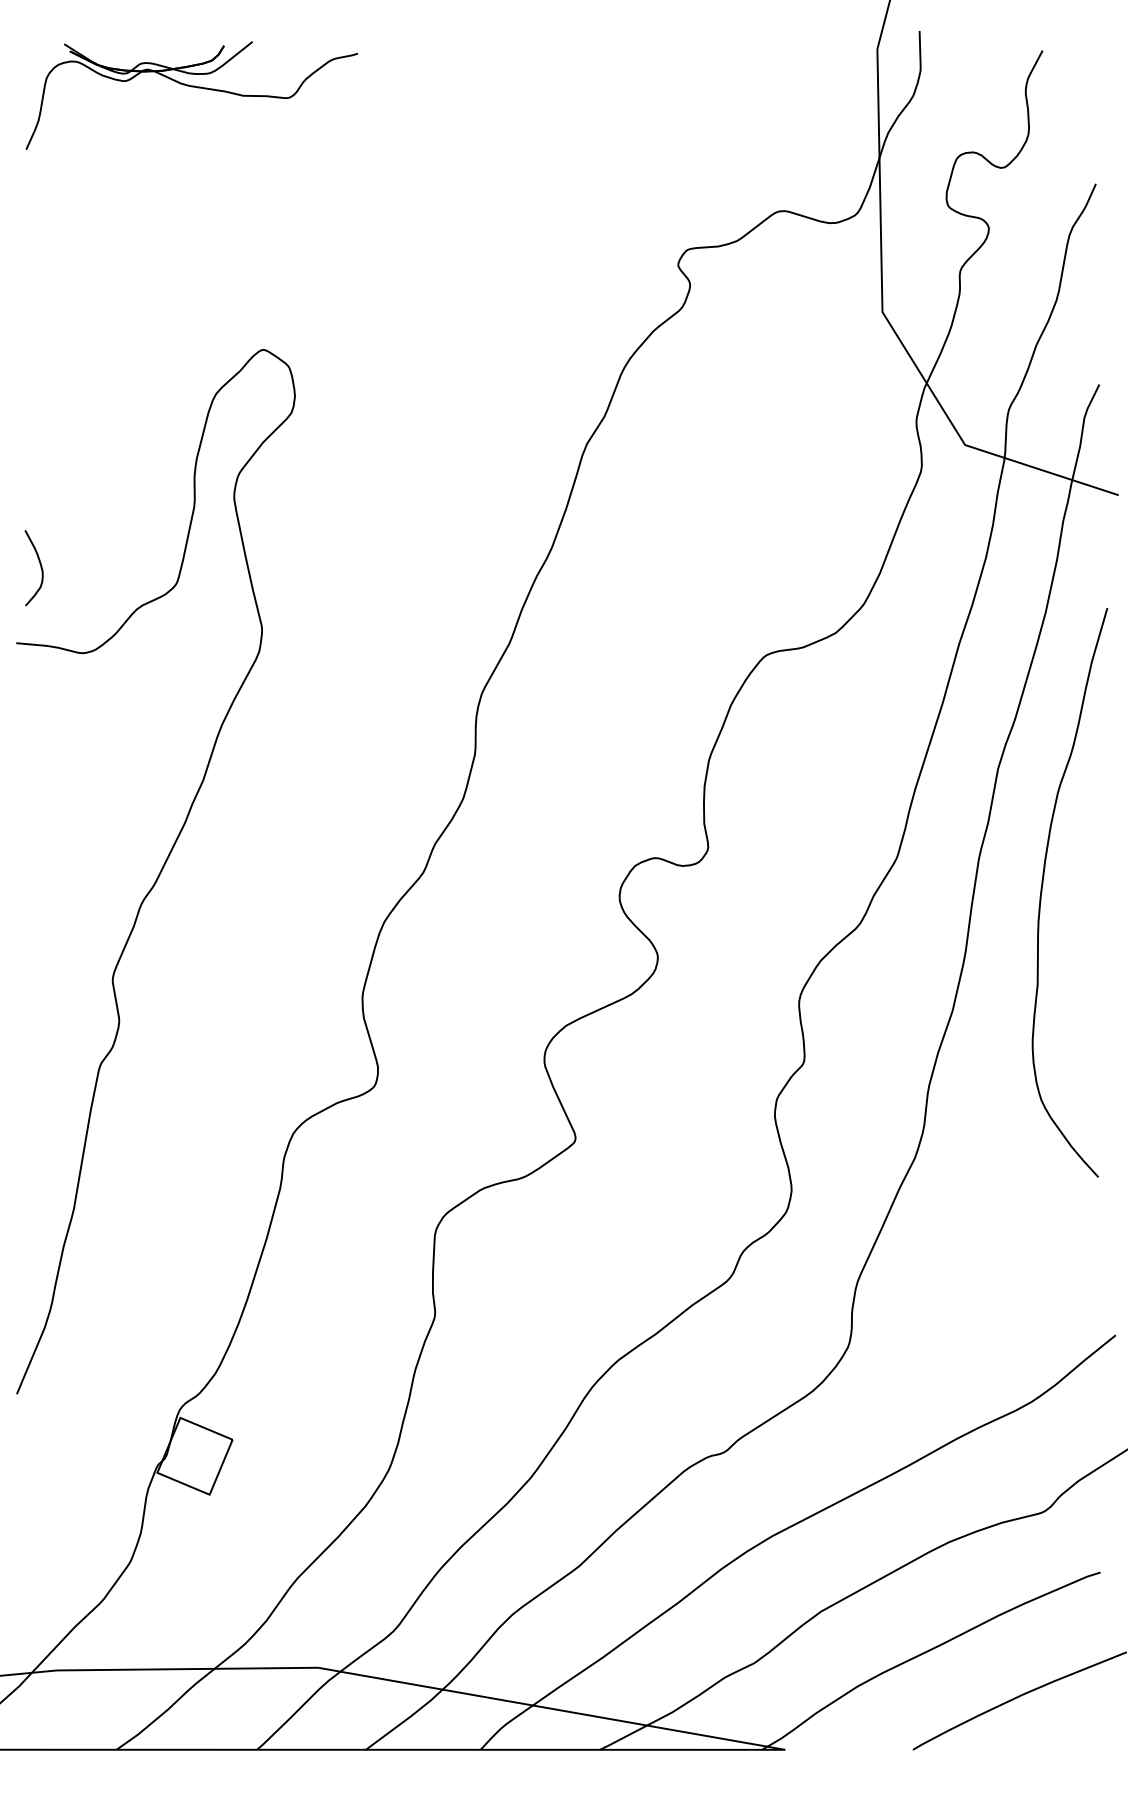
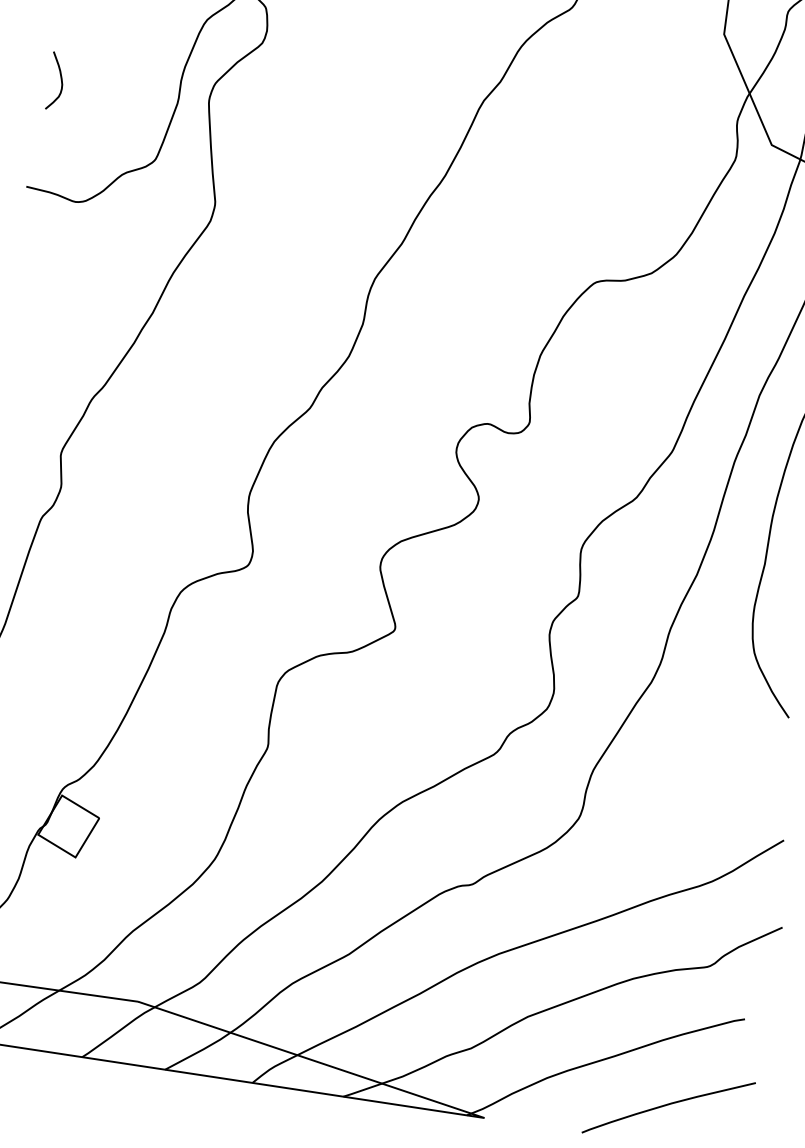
curve: (40, 567) -> (61, 81), moved

